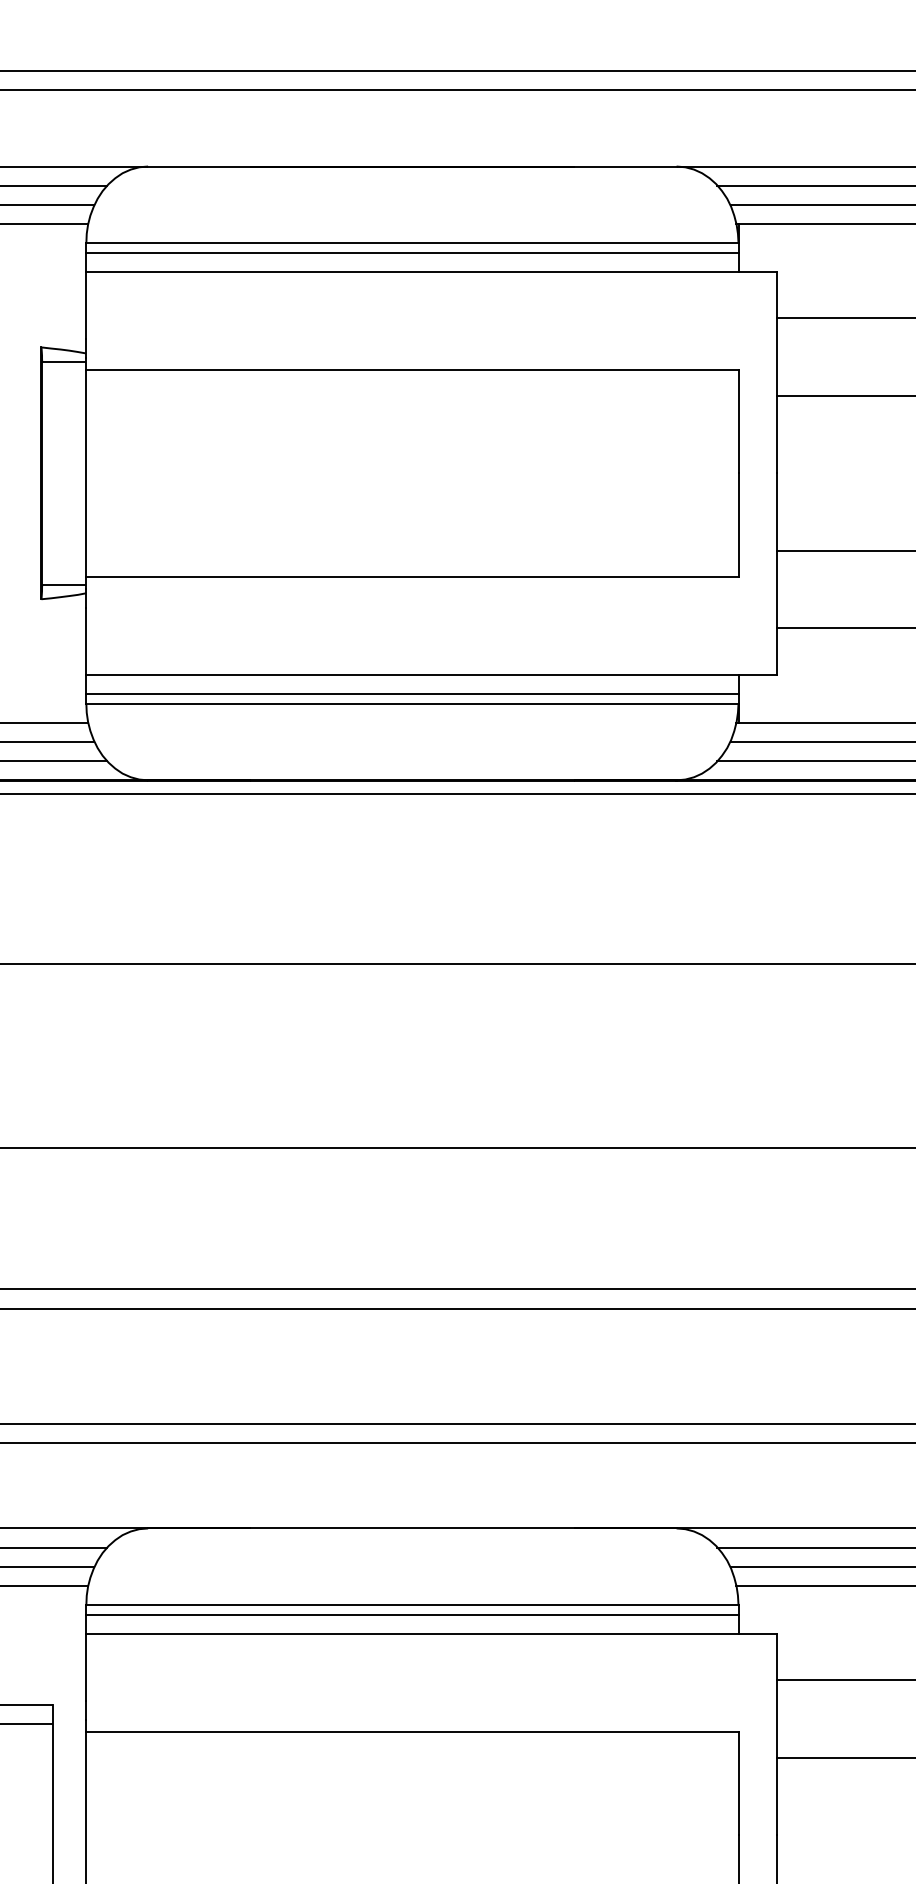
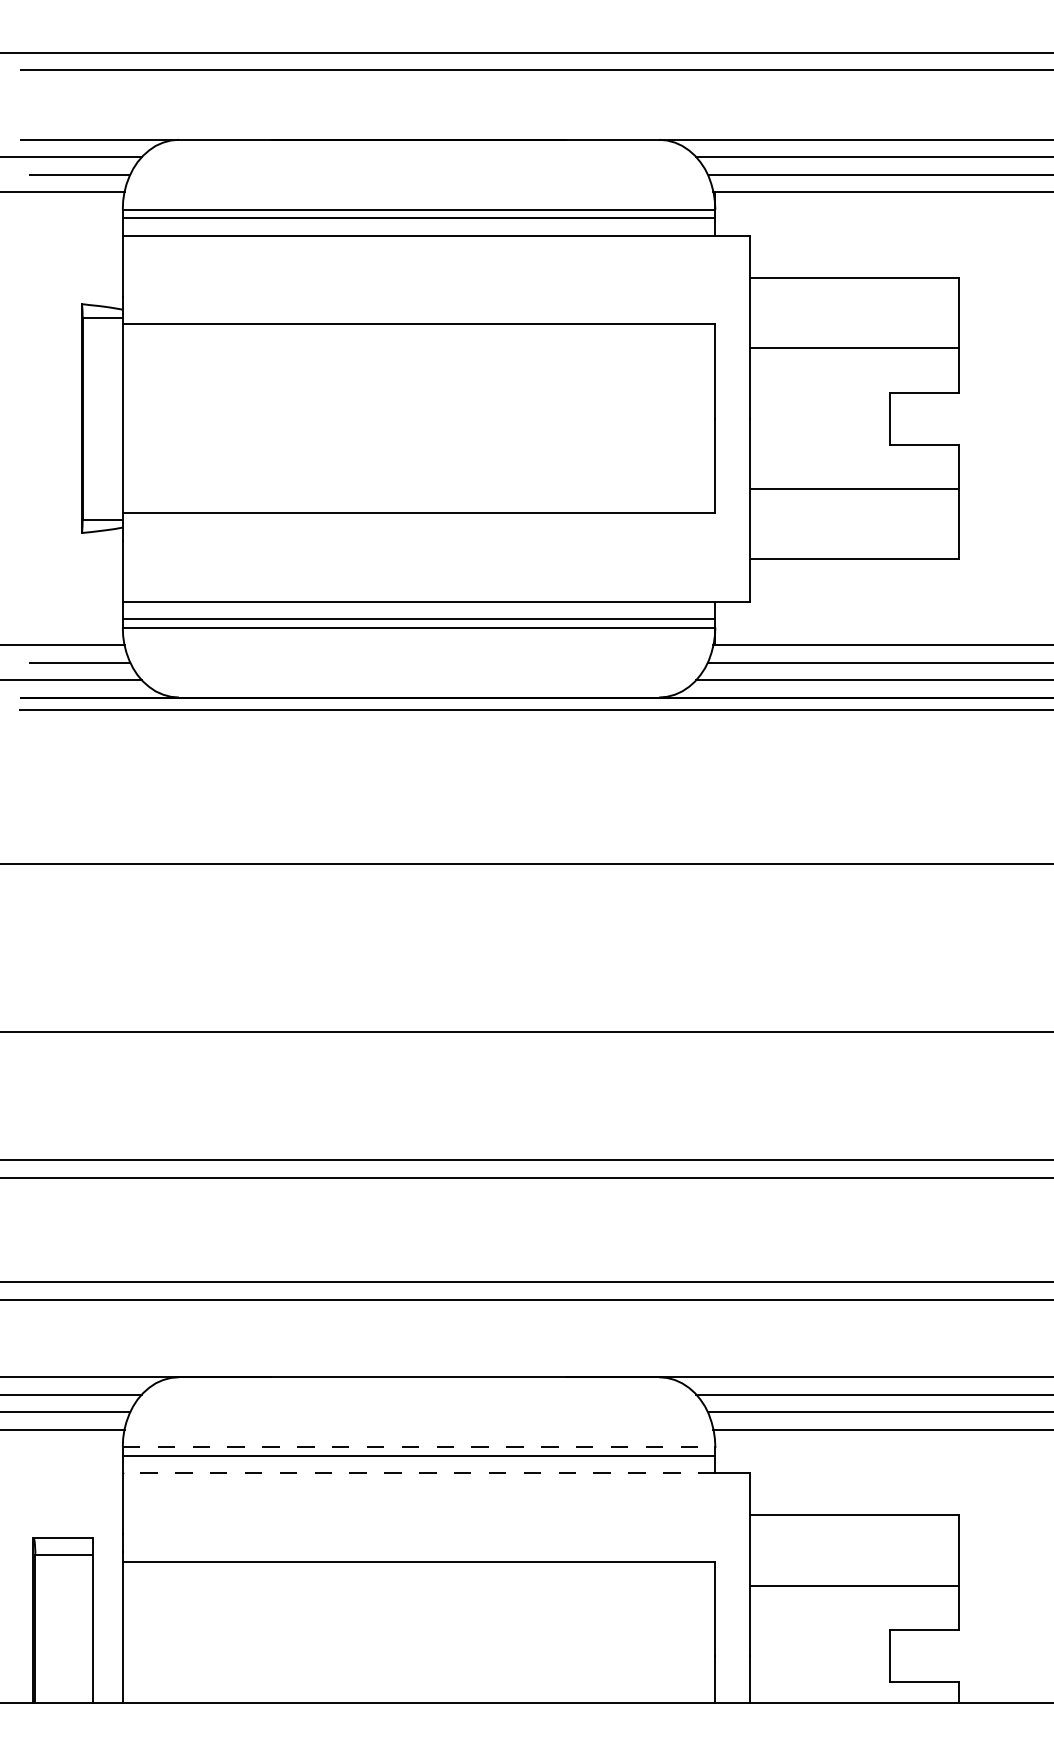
line: (412, 1604) -> (419, 1446), solid -> dashed
line: (411, 1634) -> (418, 1473), solid -> dashed

